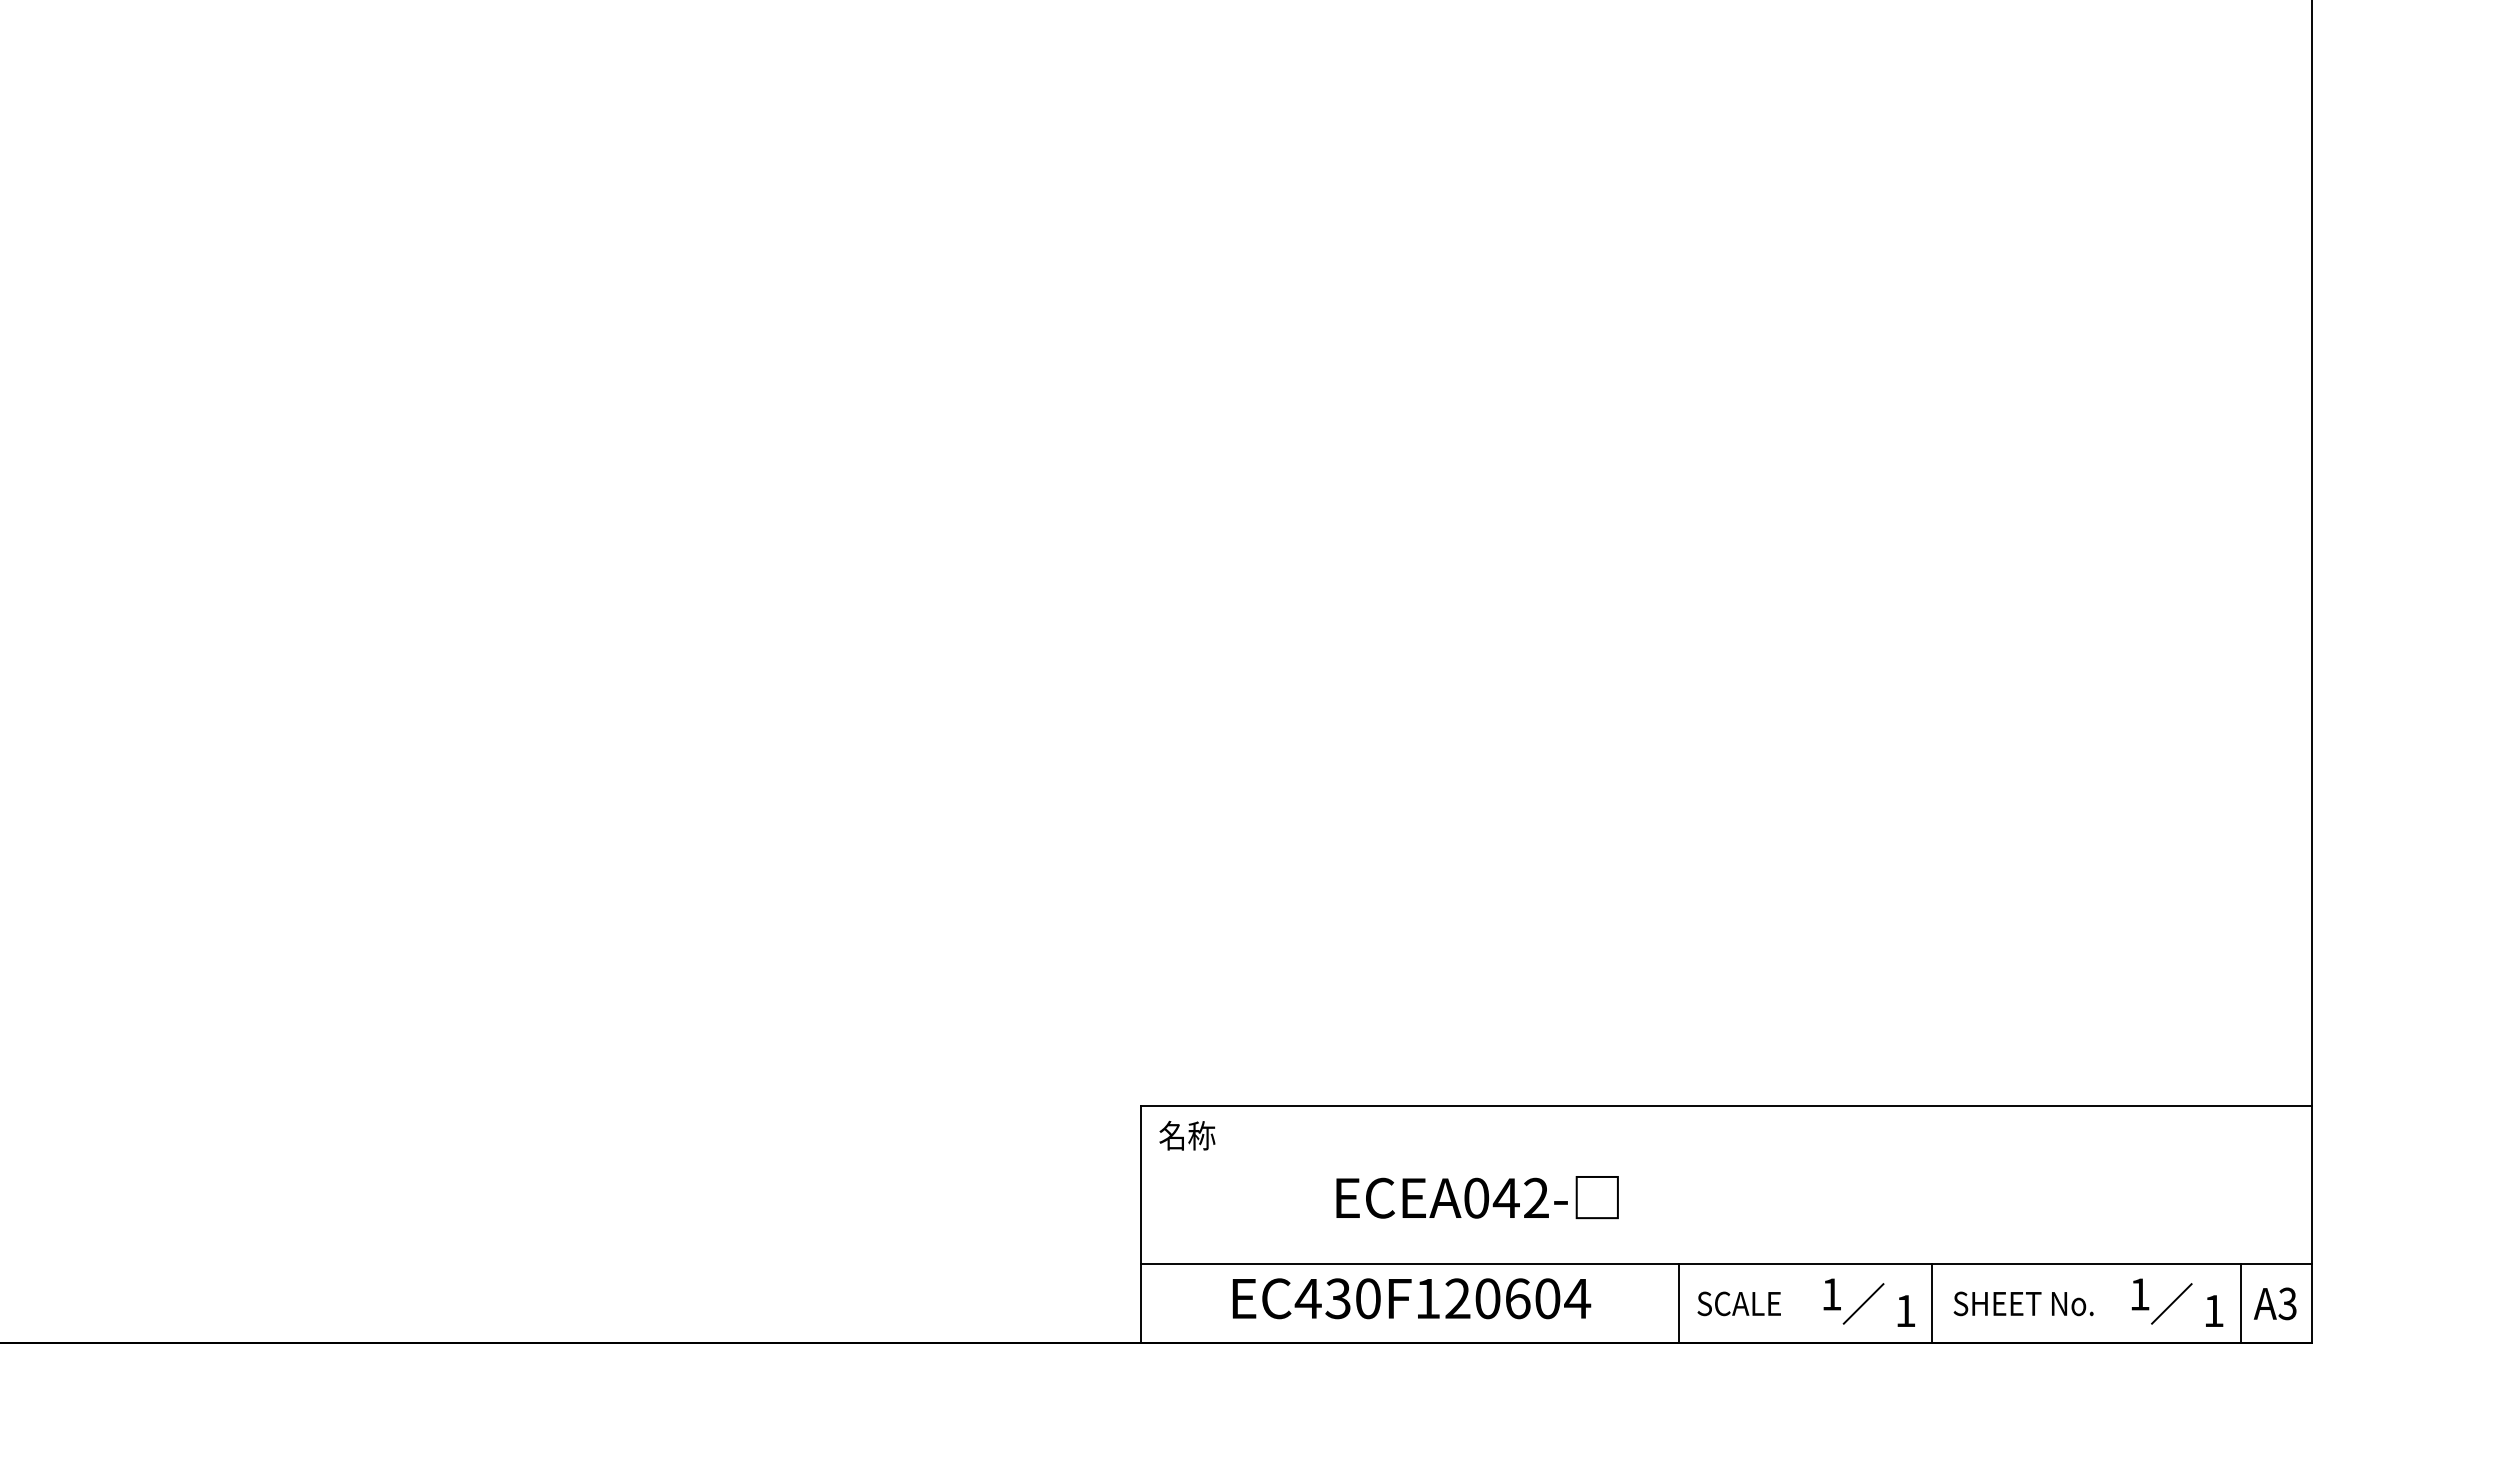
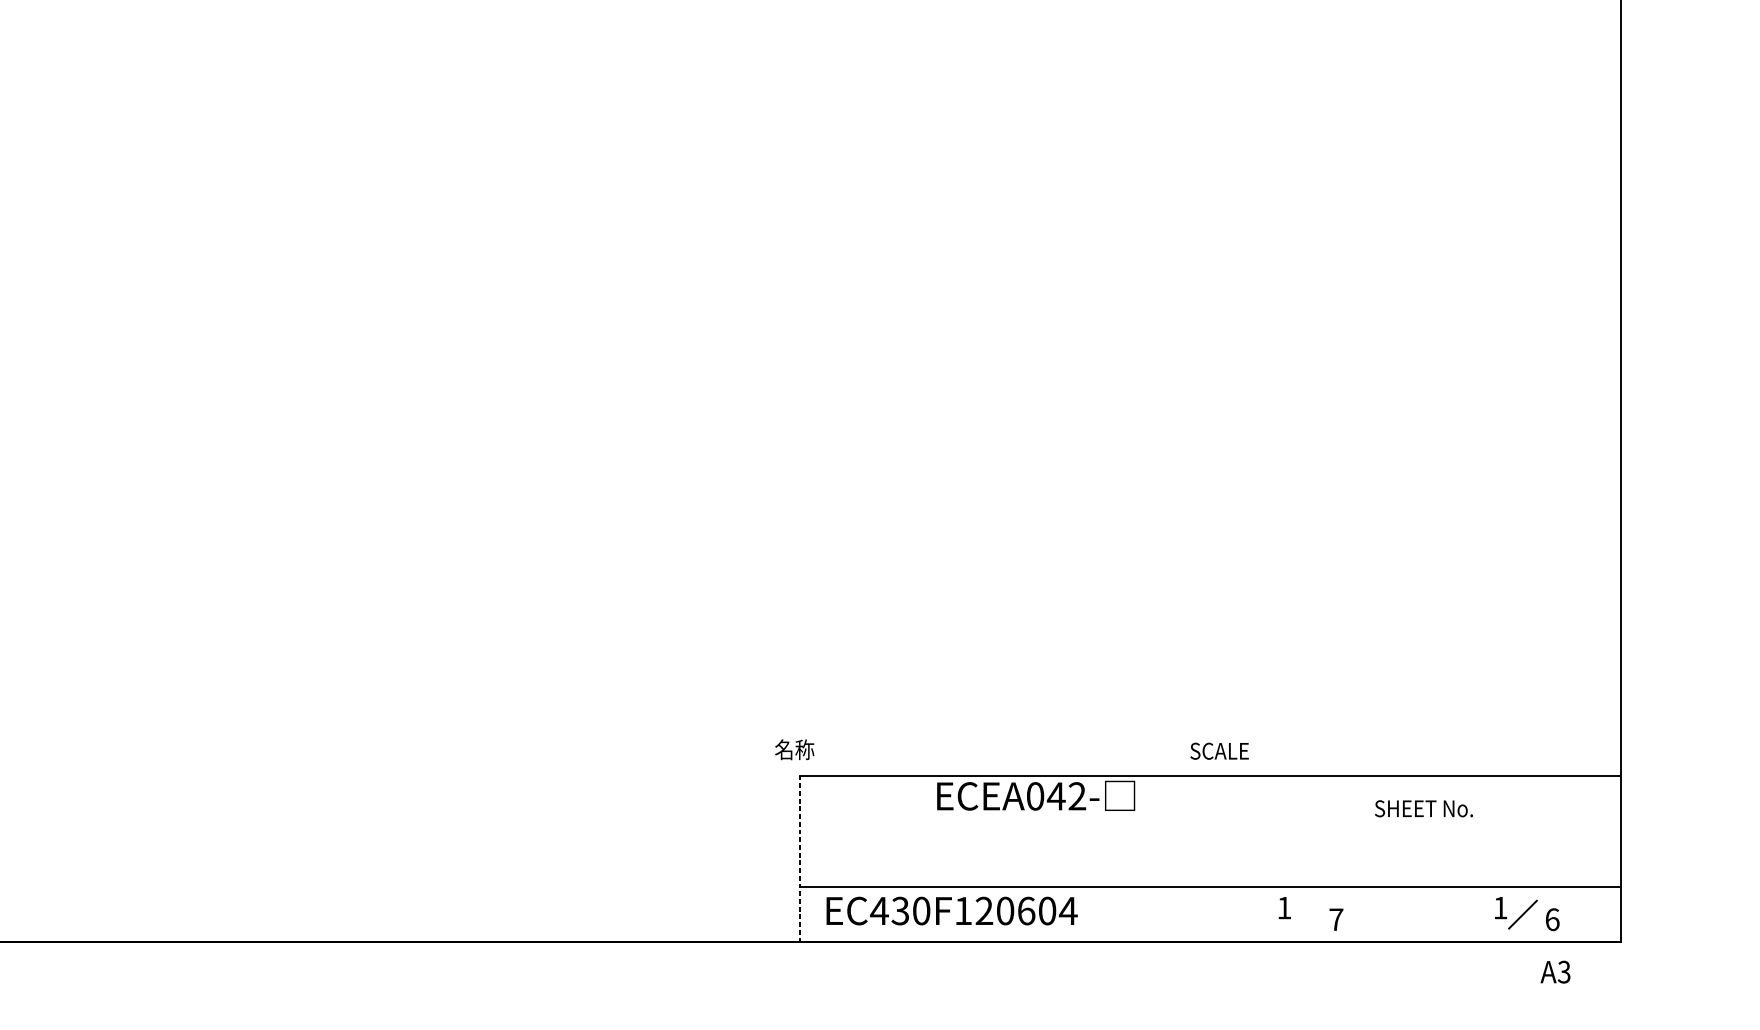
text: (1187, 1135) -> (794, 749), moved
text: (1477, 1197) -> (1036, 795), moved
line: (1141, 1224) -> (800, 858), solid -> dashed
text: (1411, 1298) -> (951, 910), moved
line: (1679, 1303) -> (1177, 914), removed
text: (1738, 1303) -> (1219, 750), moved
line: (1863, 1303) -> (1306, 914), removed
line: (1932, 1303) -> (1355, 914), removed
text: (2023, 1303) -> (1423, 808), moved
line: (2240, 1303) -> (1571, 914), removed
text: (2274, 1303) -> (1555, 971), moved
text: (1905, 1310) -> (1336, 919), 1 -> 7
text: (2214, 1310) -> (1552, 919), 1 -> 6

